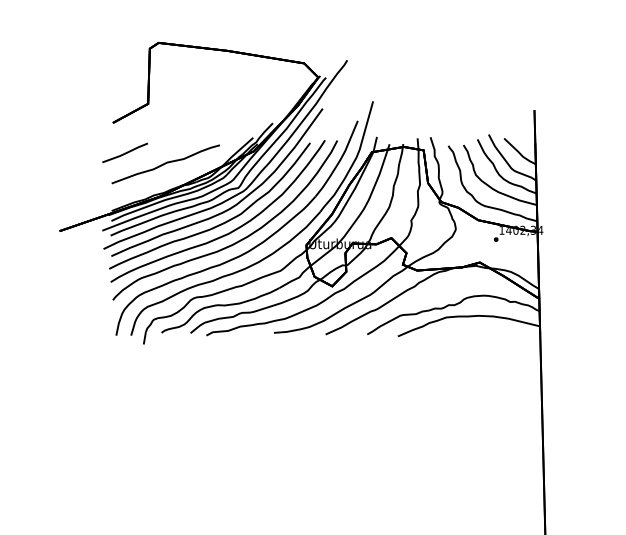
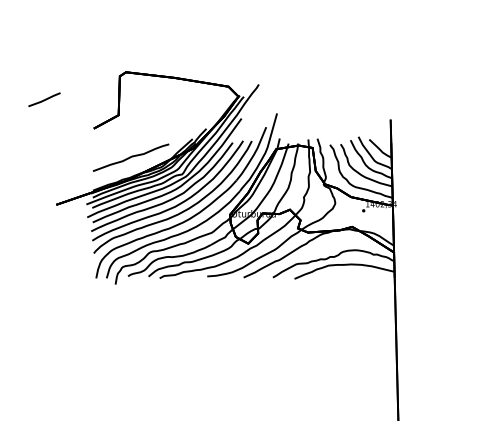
line: (125, 152) -> (44, 99), moved

